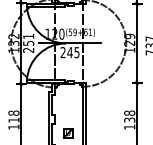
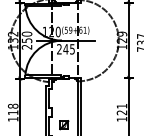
text: (28, 36) -> (26, 34), 251 -> 250
text: (129, 116) -> (121, 109), 138 -> 121

